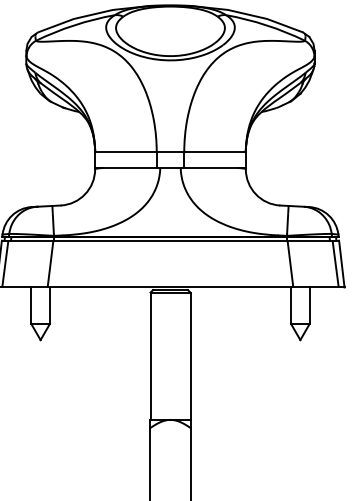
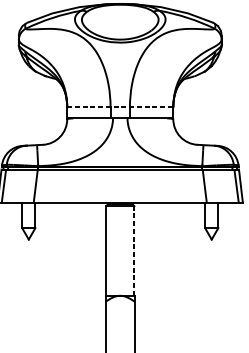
line: (170, 152) -> (120, 107), solid -> dashed
line: (190, 356) -> (134, 251), solid -> dashed

